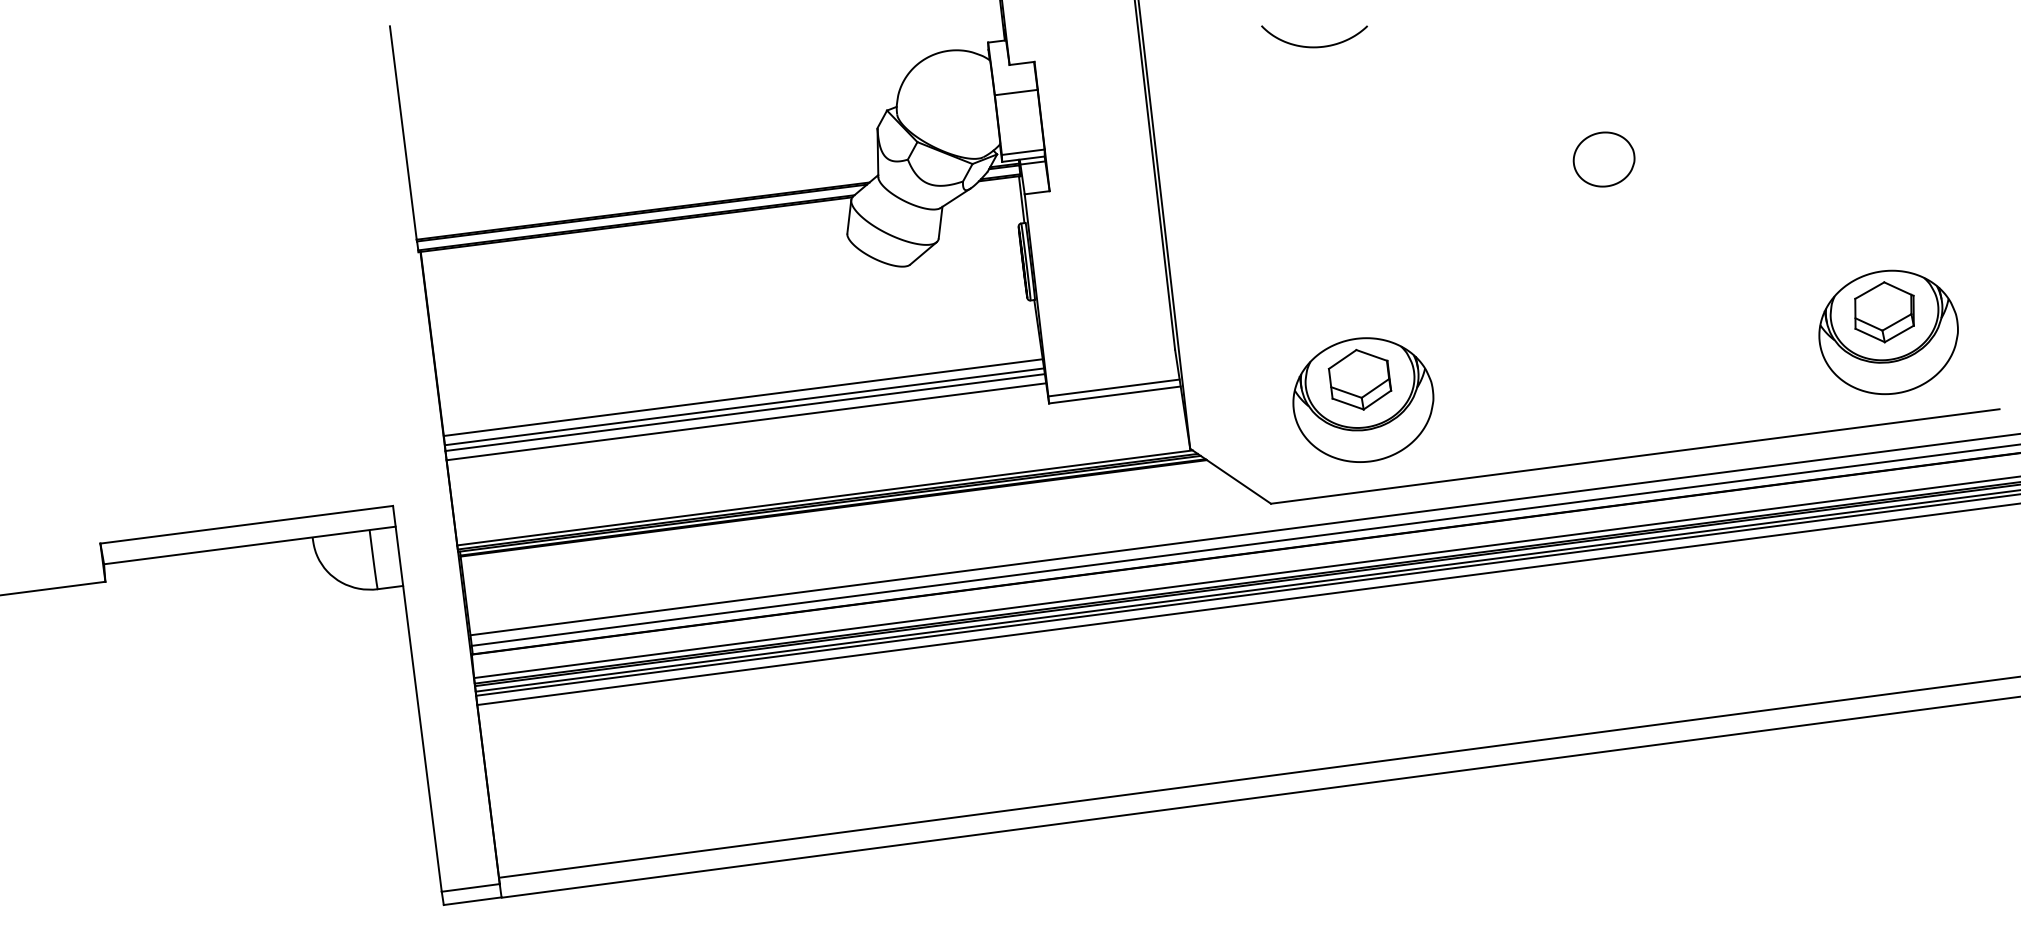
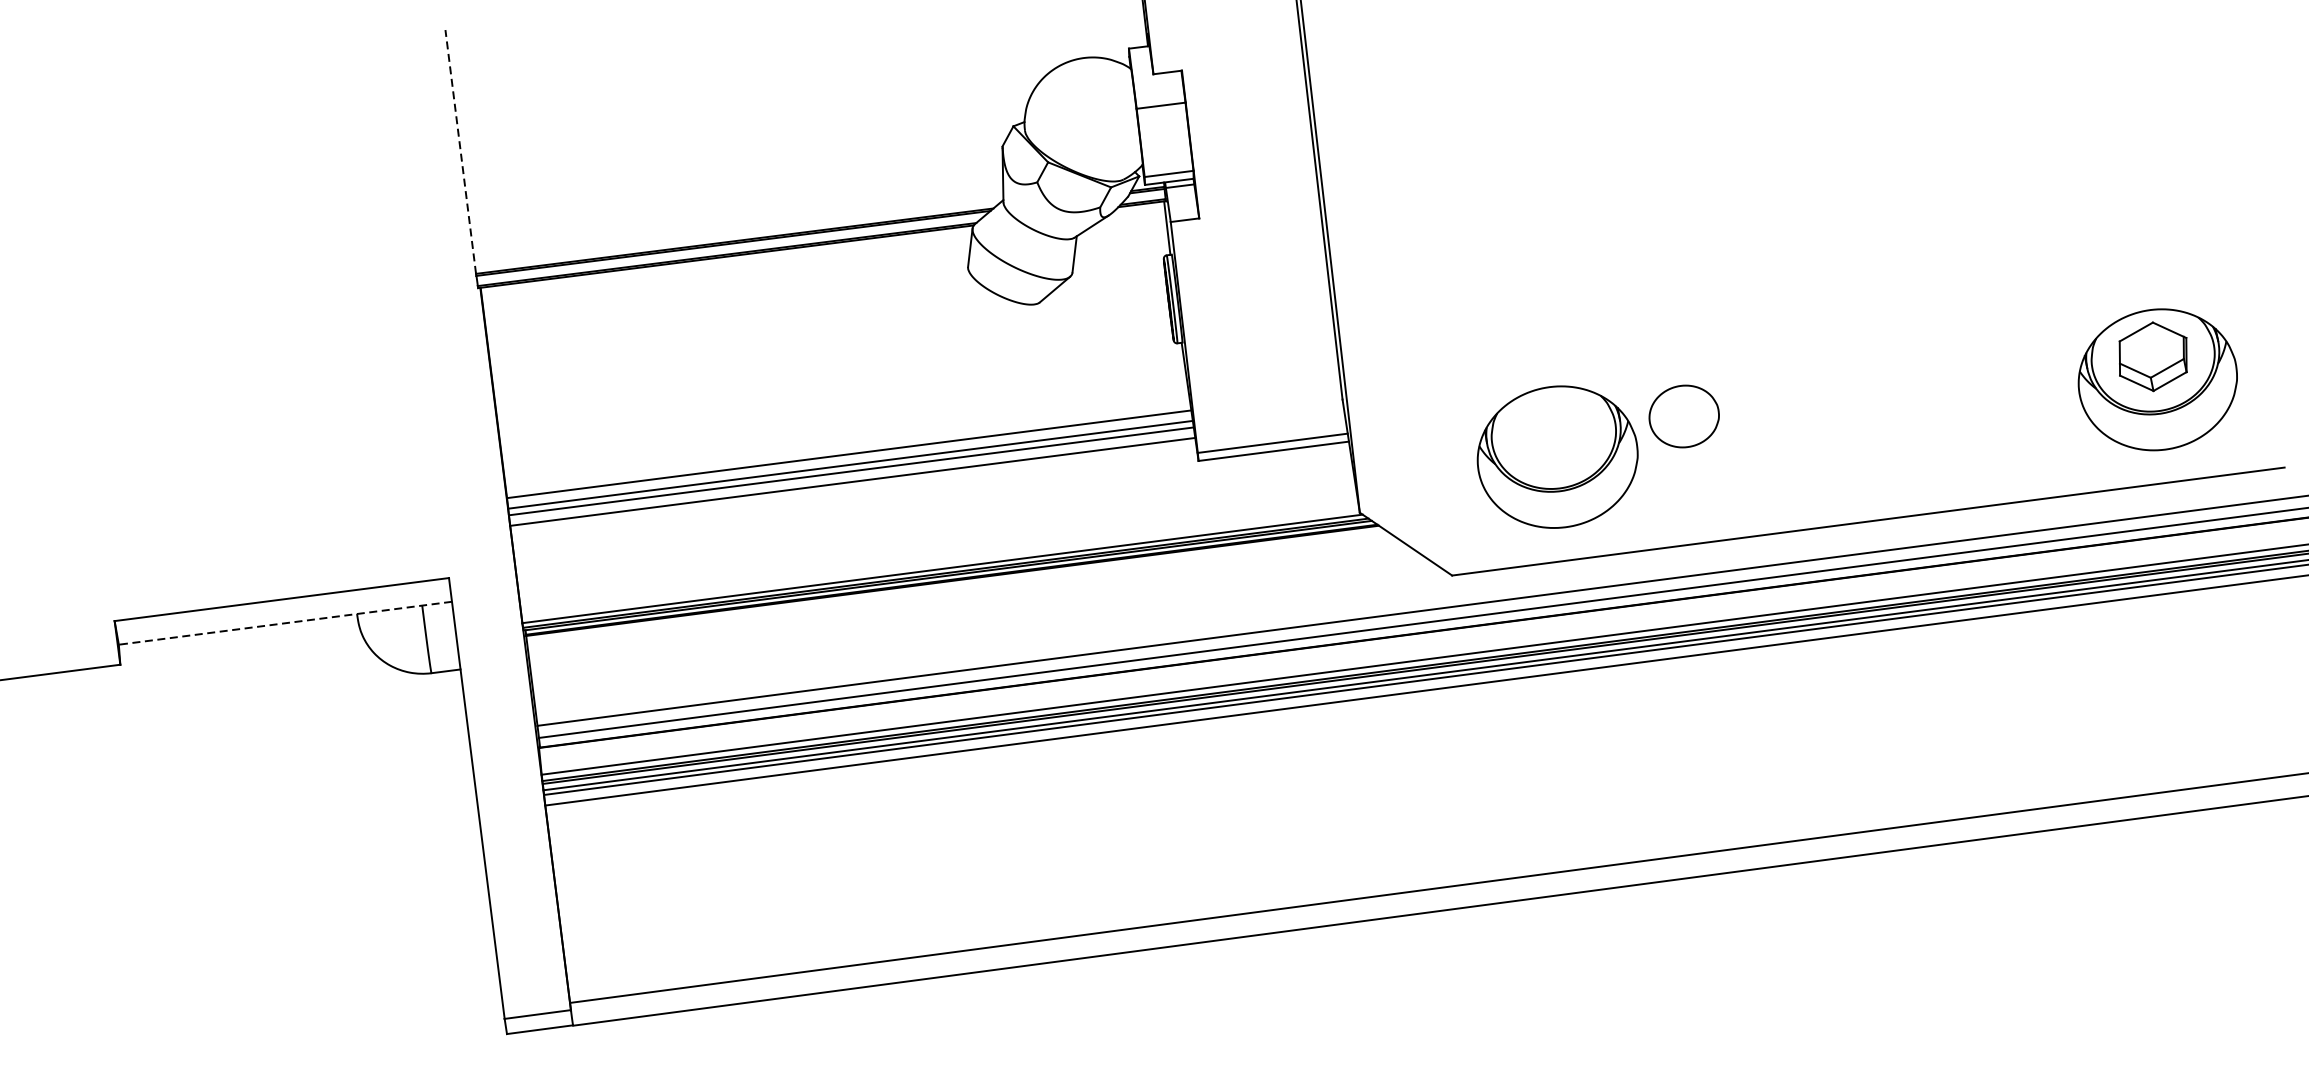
curve: (1314, 46) -> (1501, 53), removed
line: (403, 133) -> (460, 152), solid -> dashed
part: (1603, 159) -> (1683, 416), moved
part: (1359, 379) -> (1553, 433), removed
line: (249, 545) -> (284, 623), solid -> dashed

